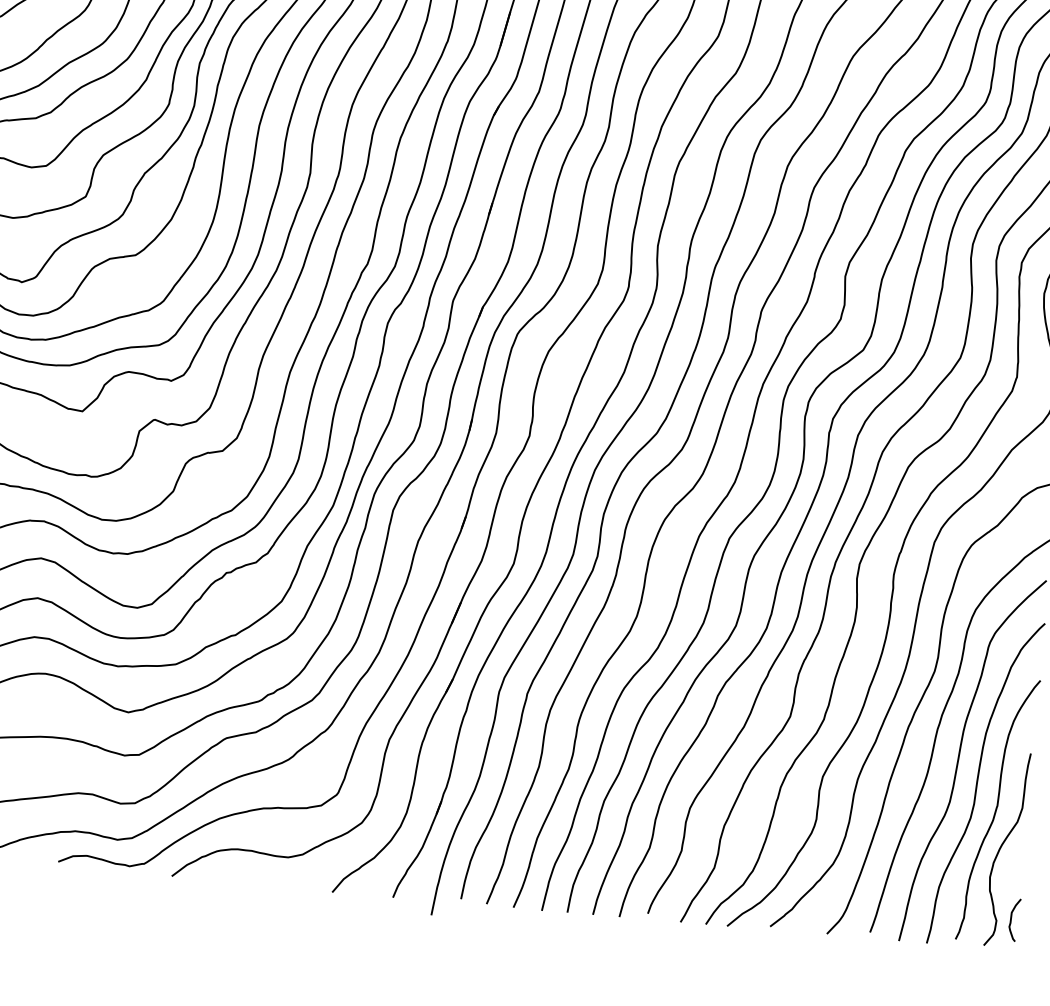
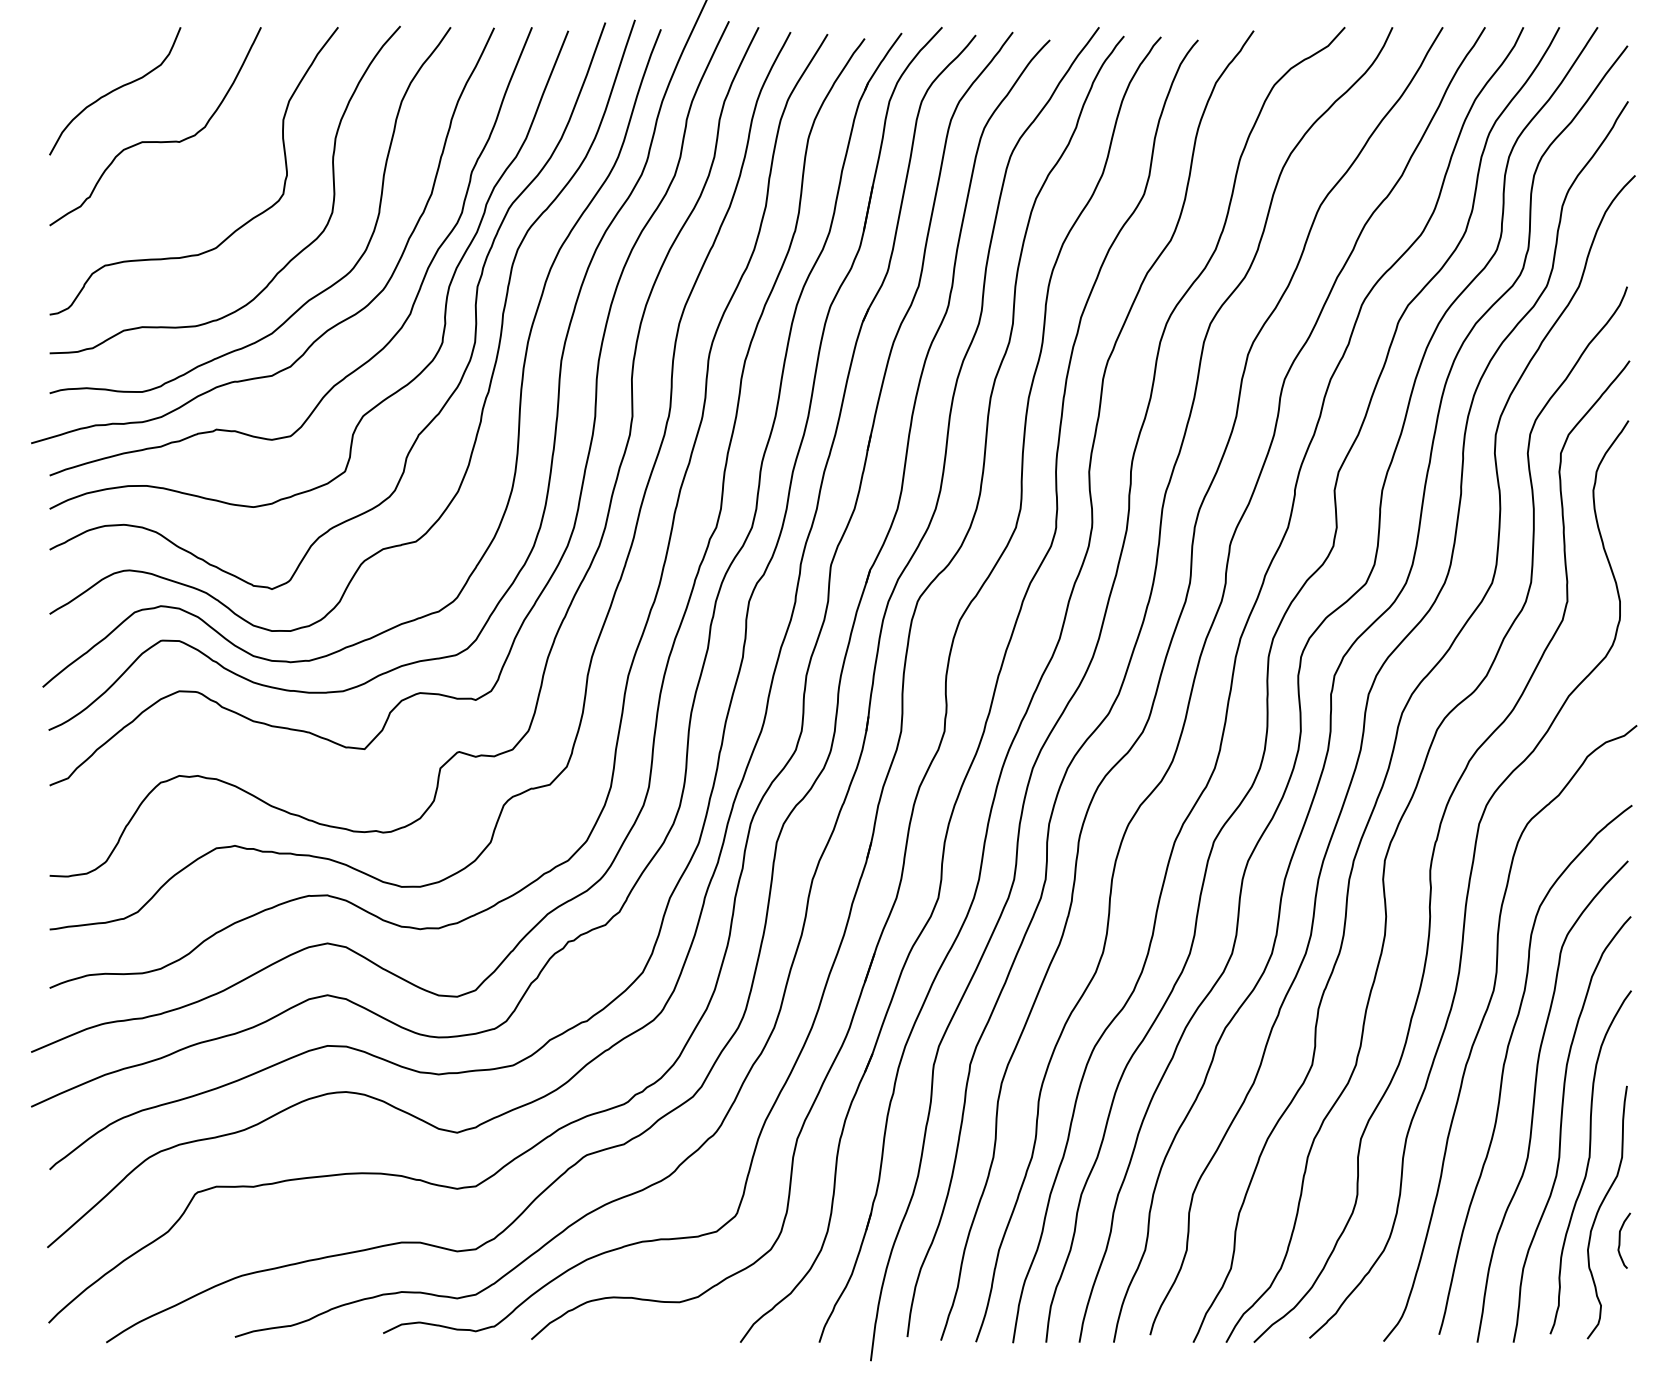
curve: (1011, 919) -> (1620, 1240), moved

